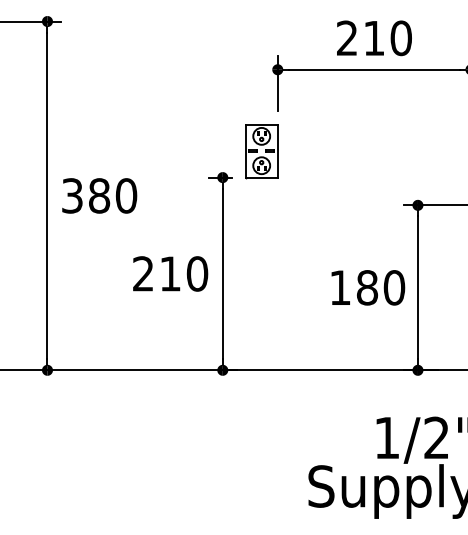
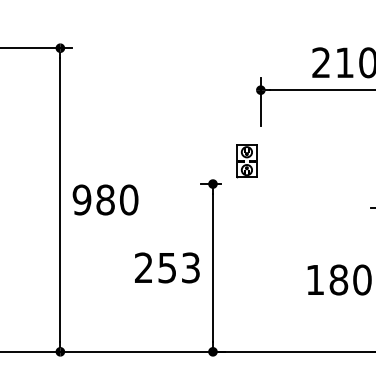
part: (261, 151) -> (246, 161), size x0.7
text: (71, 195) -> (81, 199), 380 -> 980
text: (184, 273) -> (179, 267), 210 -> 253

